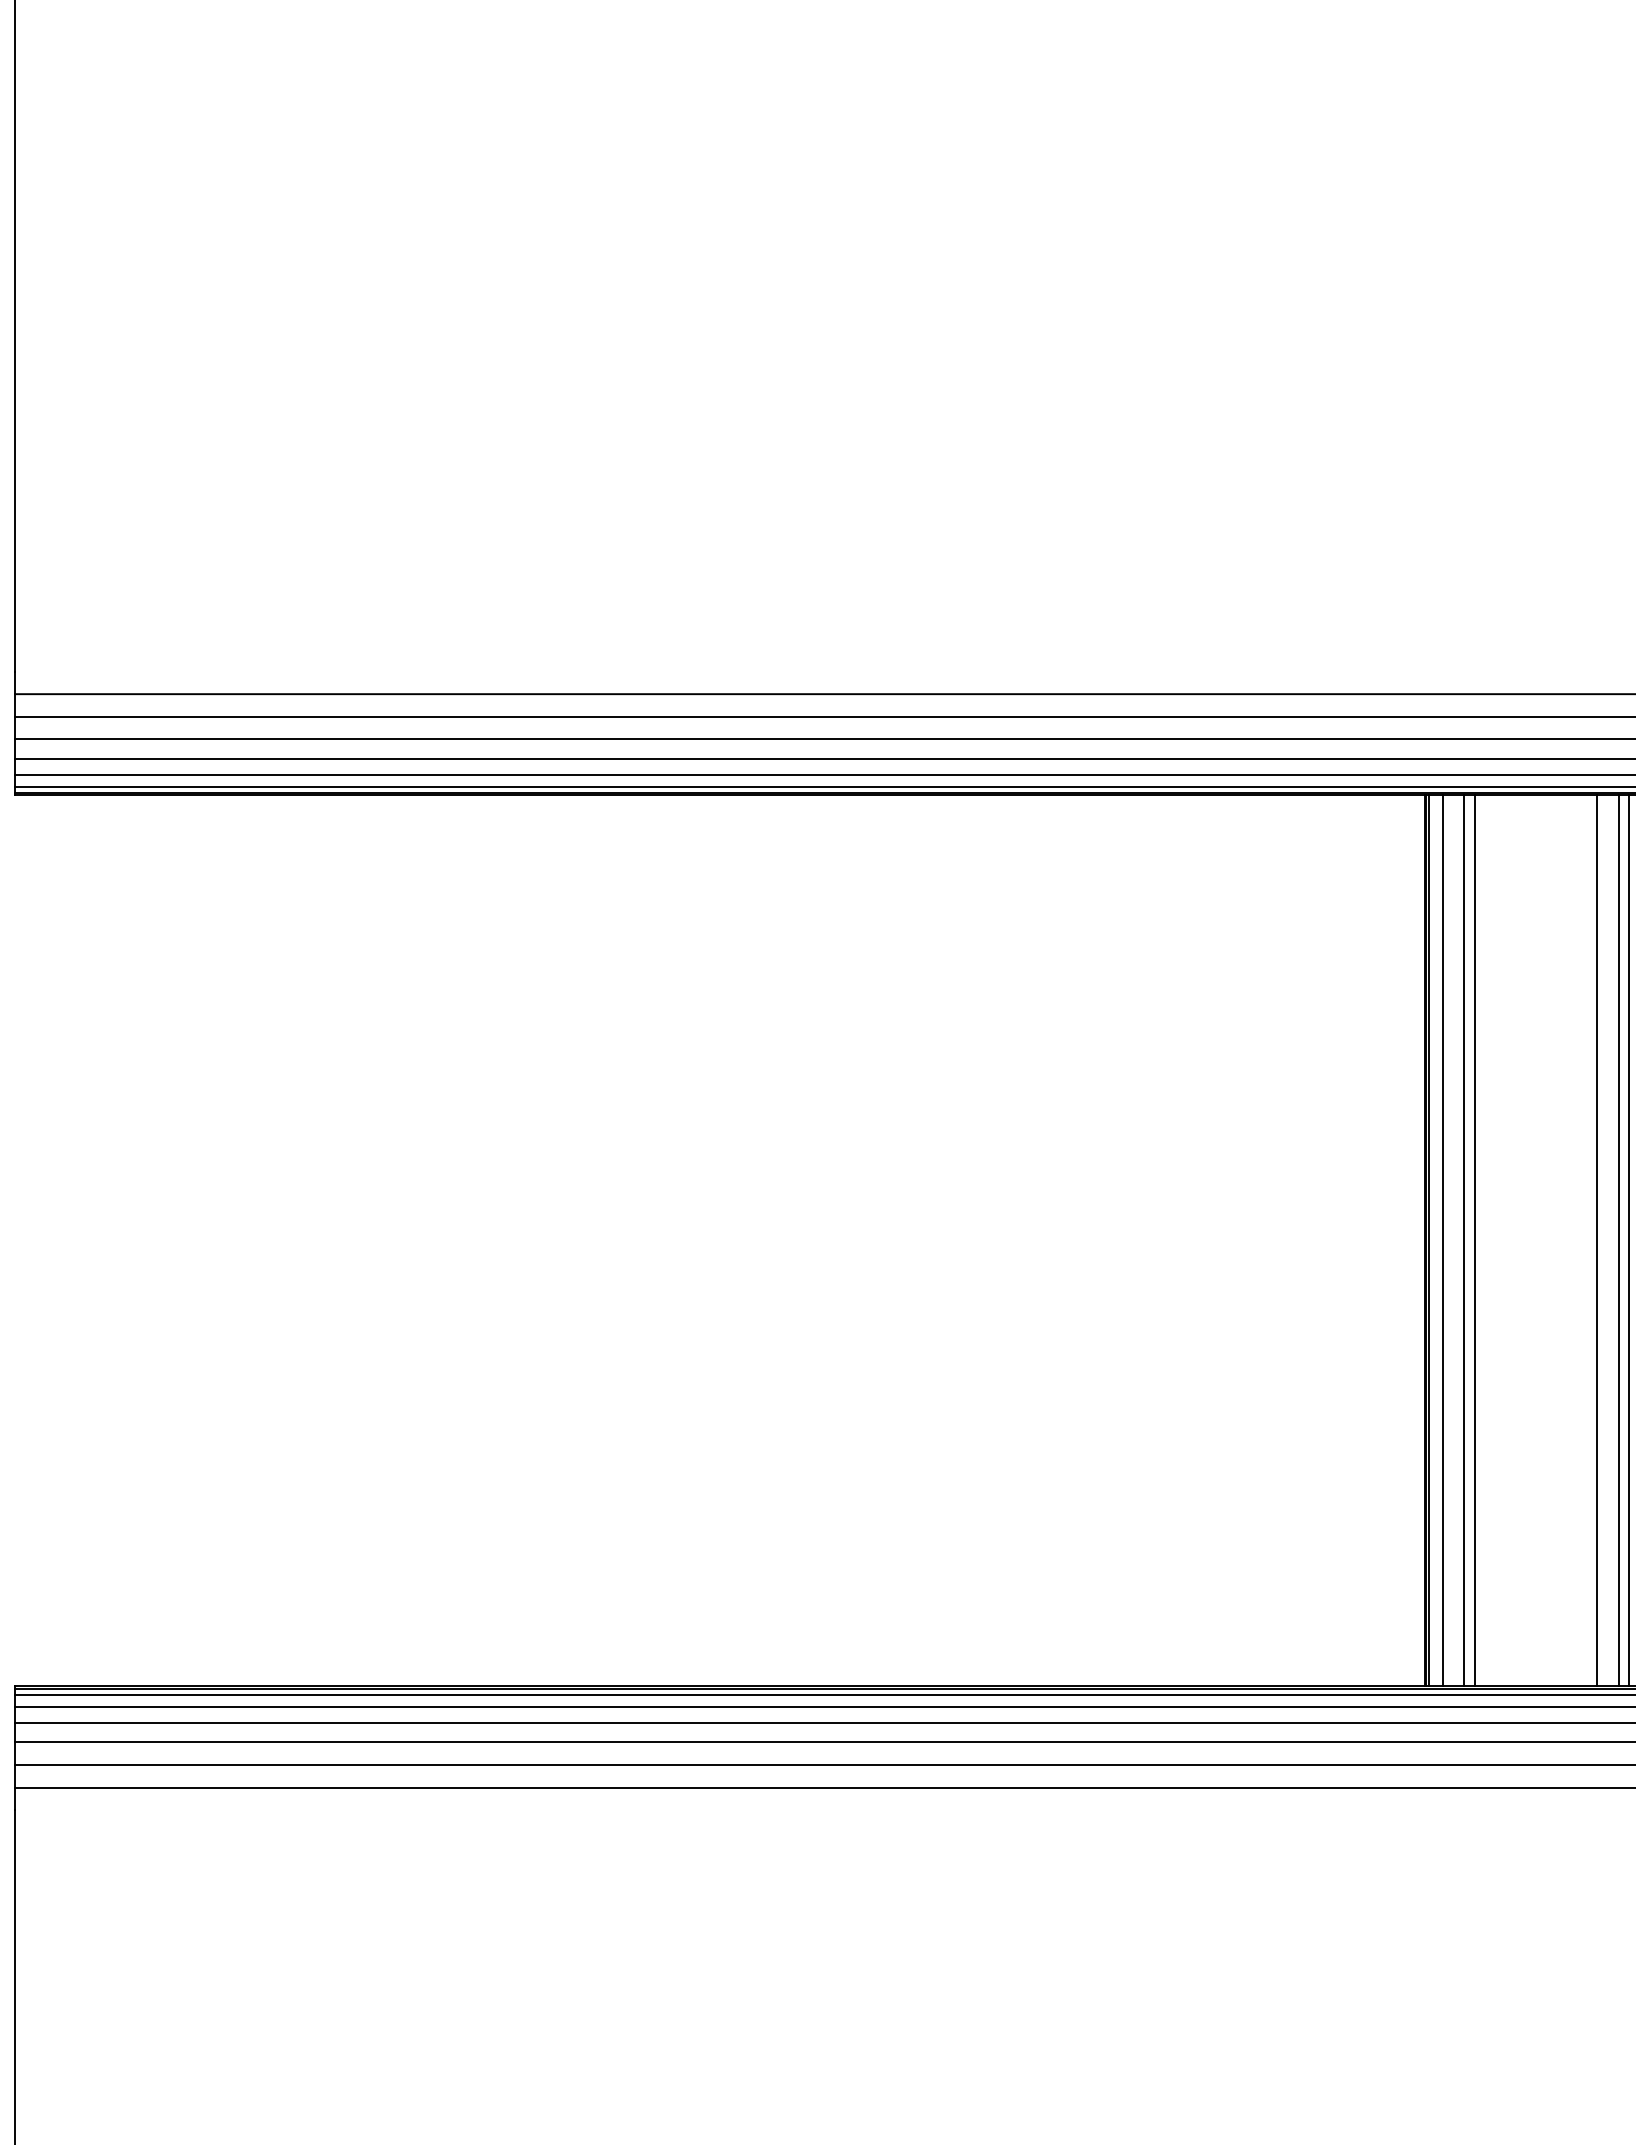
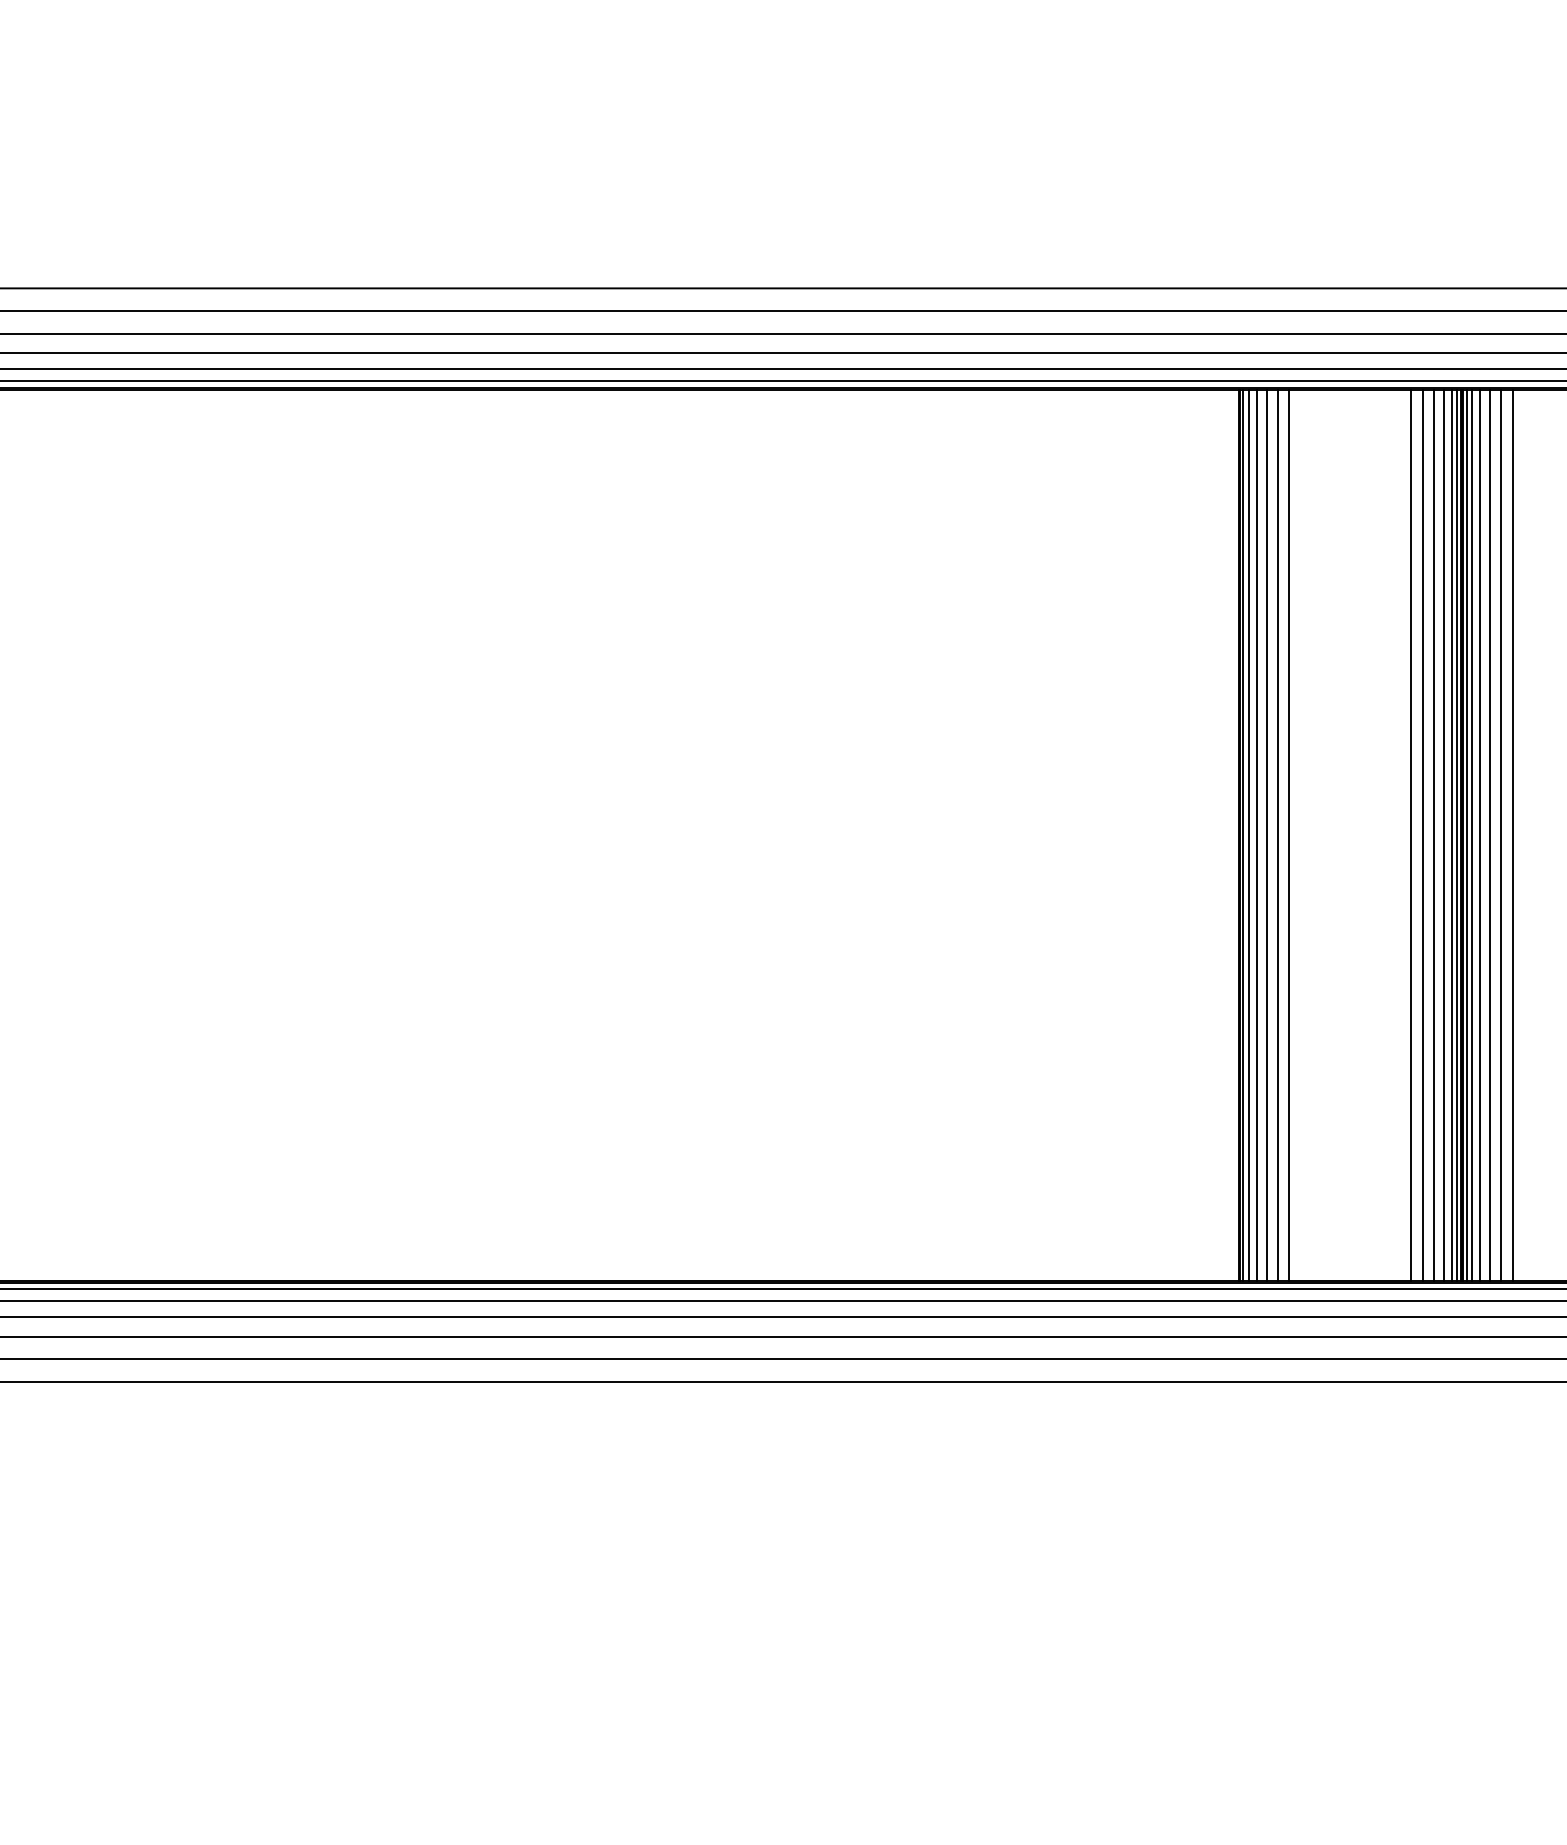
line: (1434, 1240) -> (1248, 834), added
line: (1452, 1240) -> (1266, 834), added
line: (1608, 1240) -> (1422, 834), added

